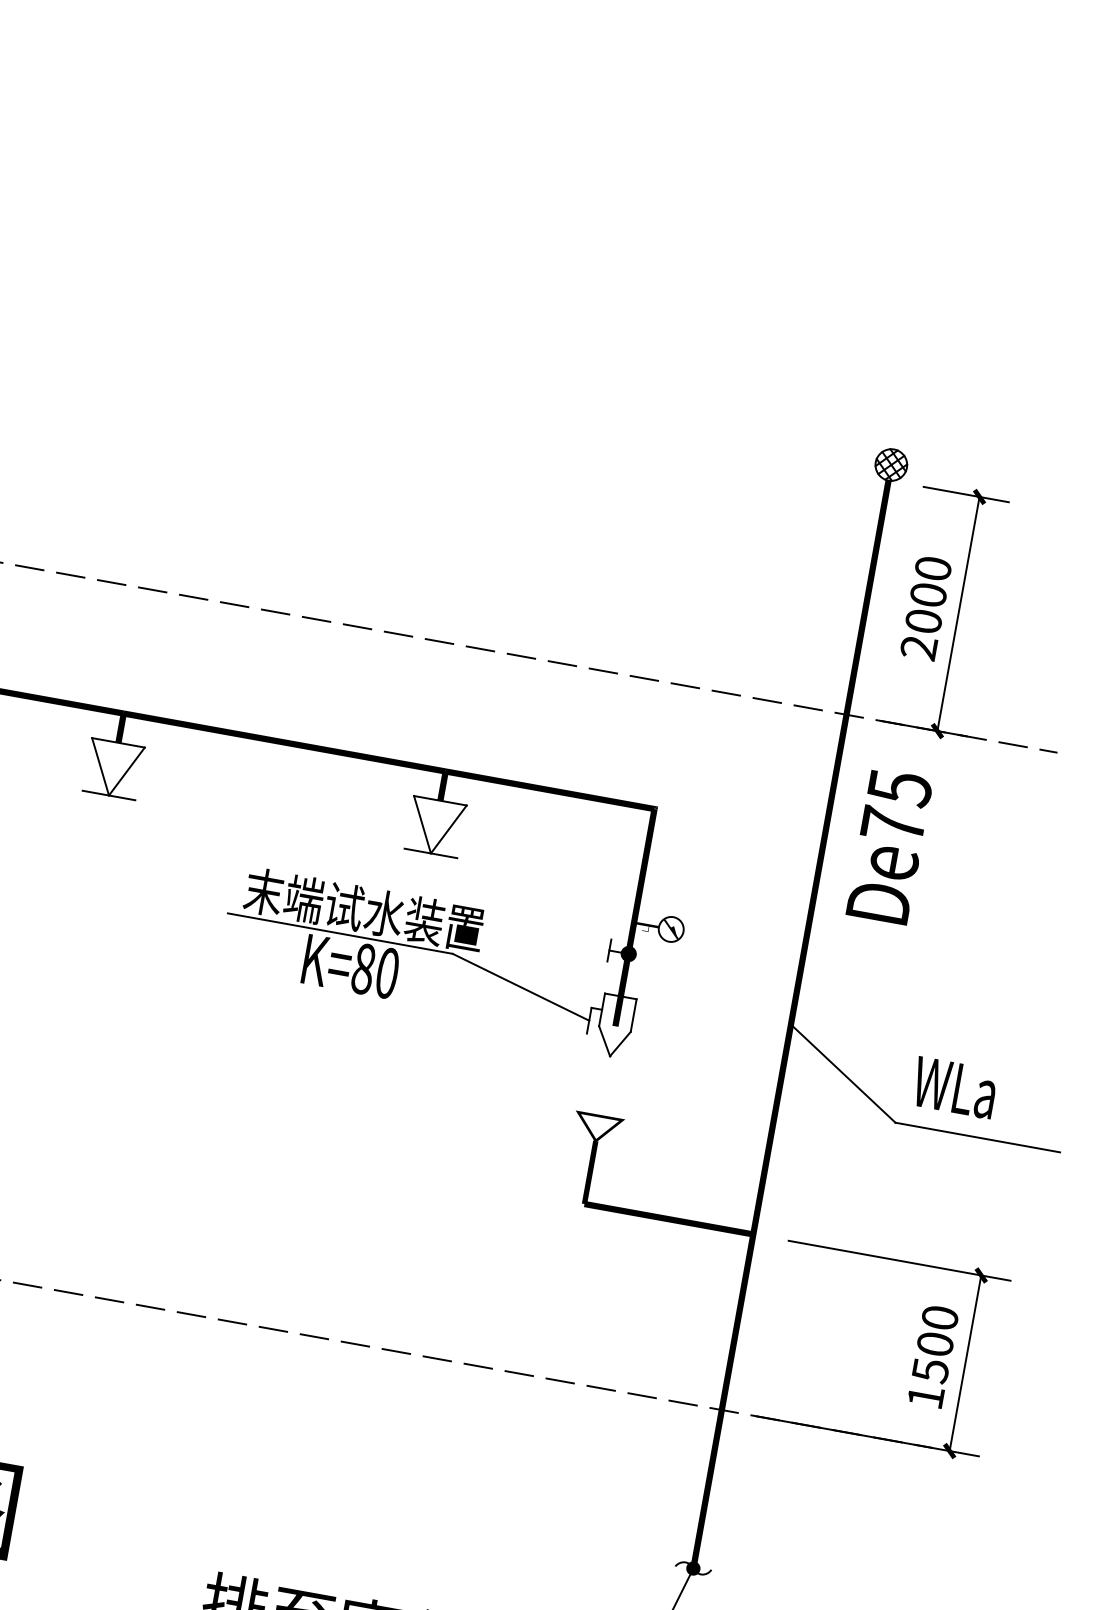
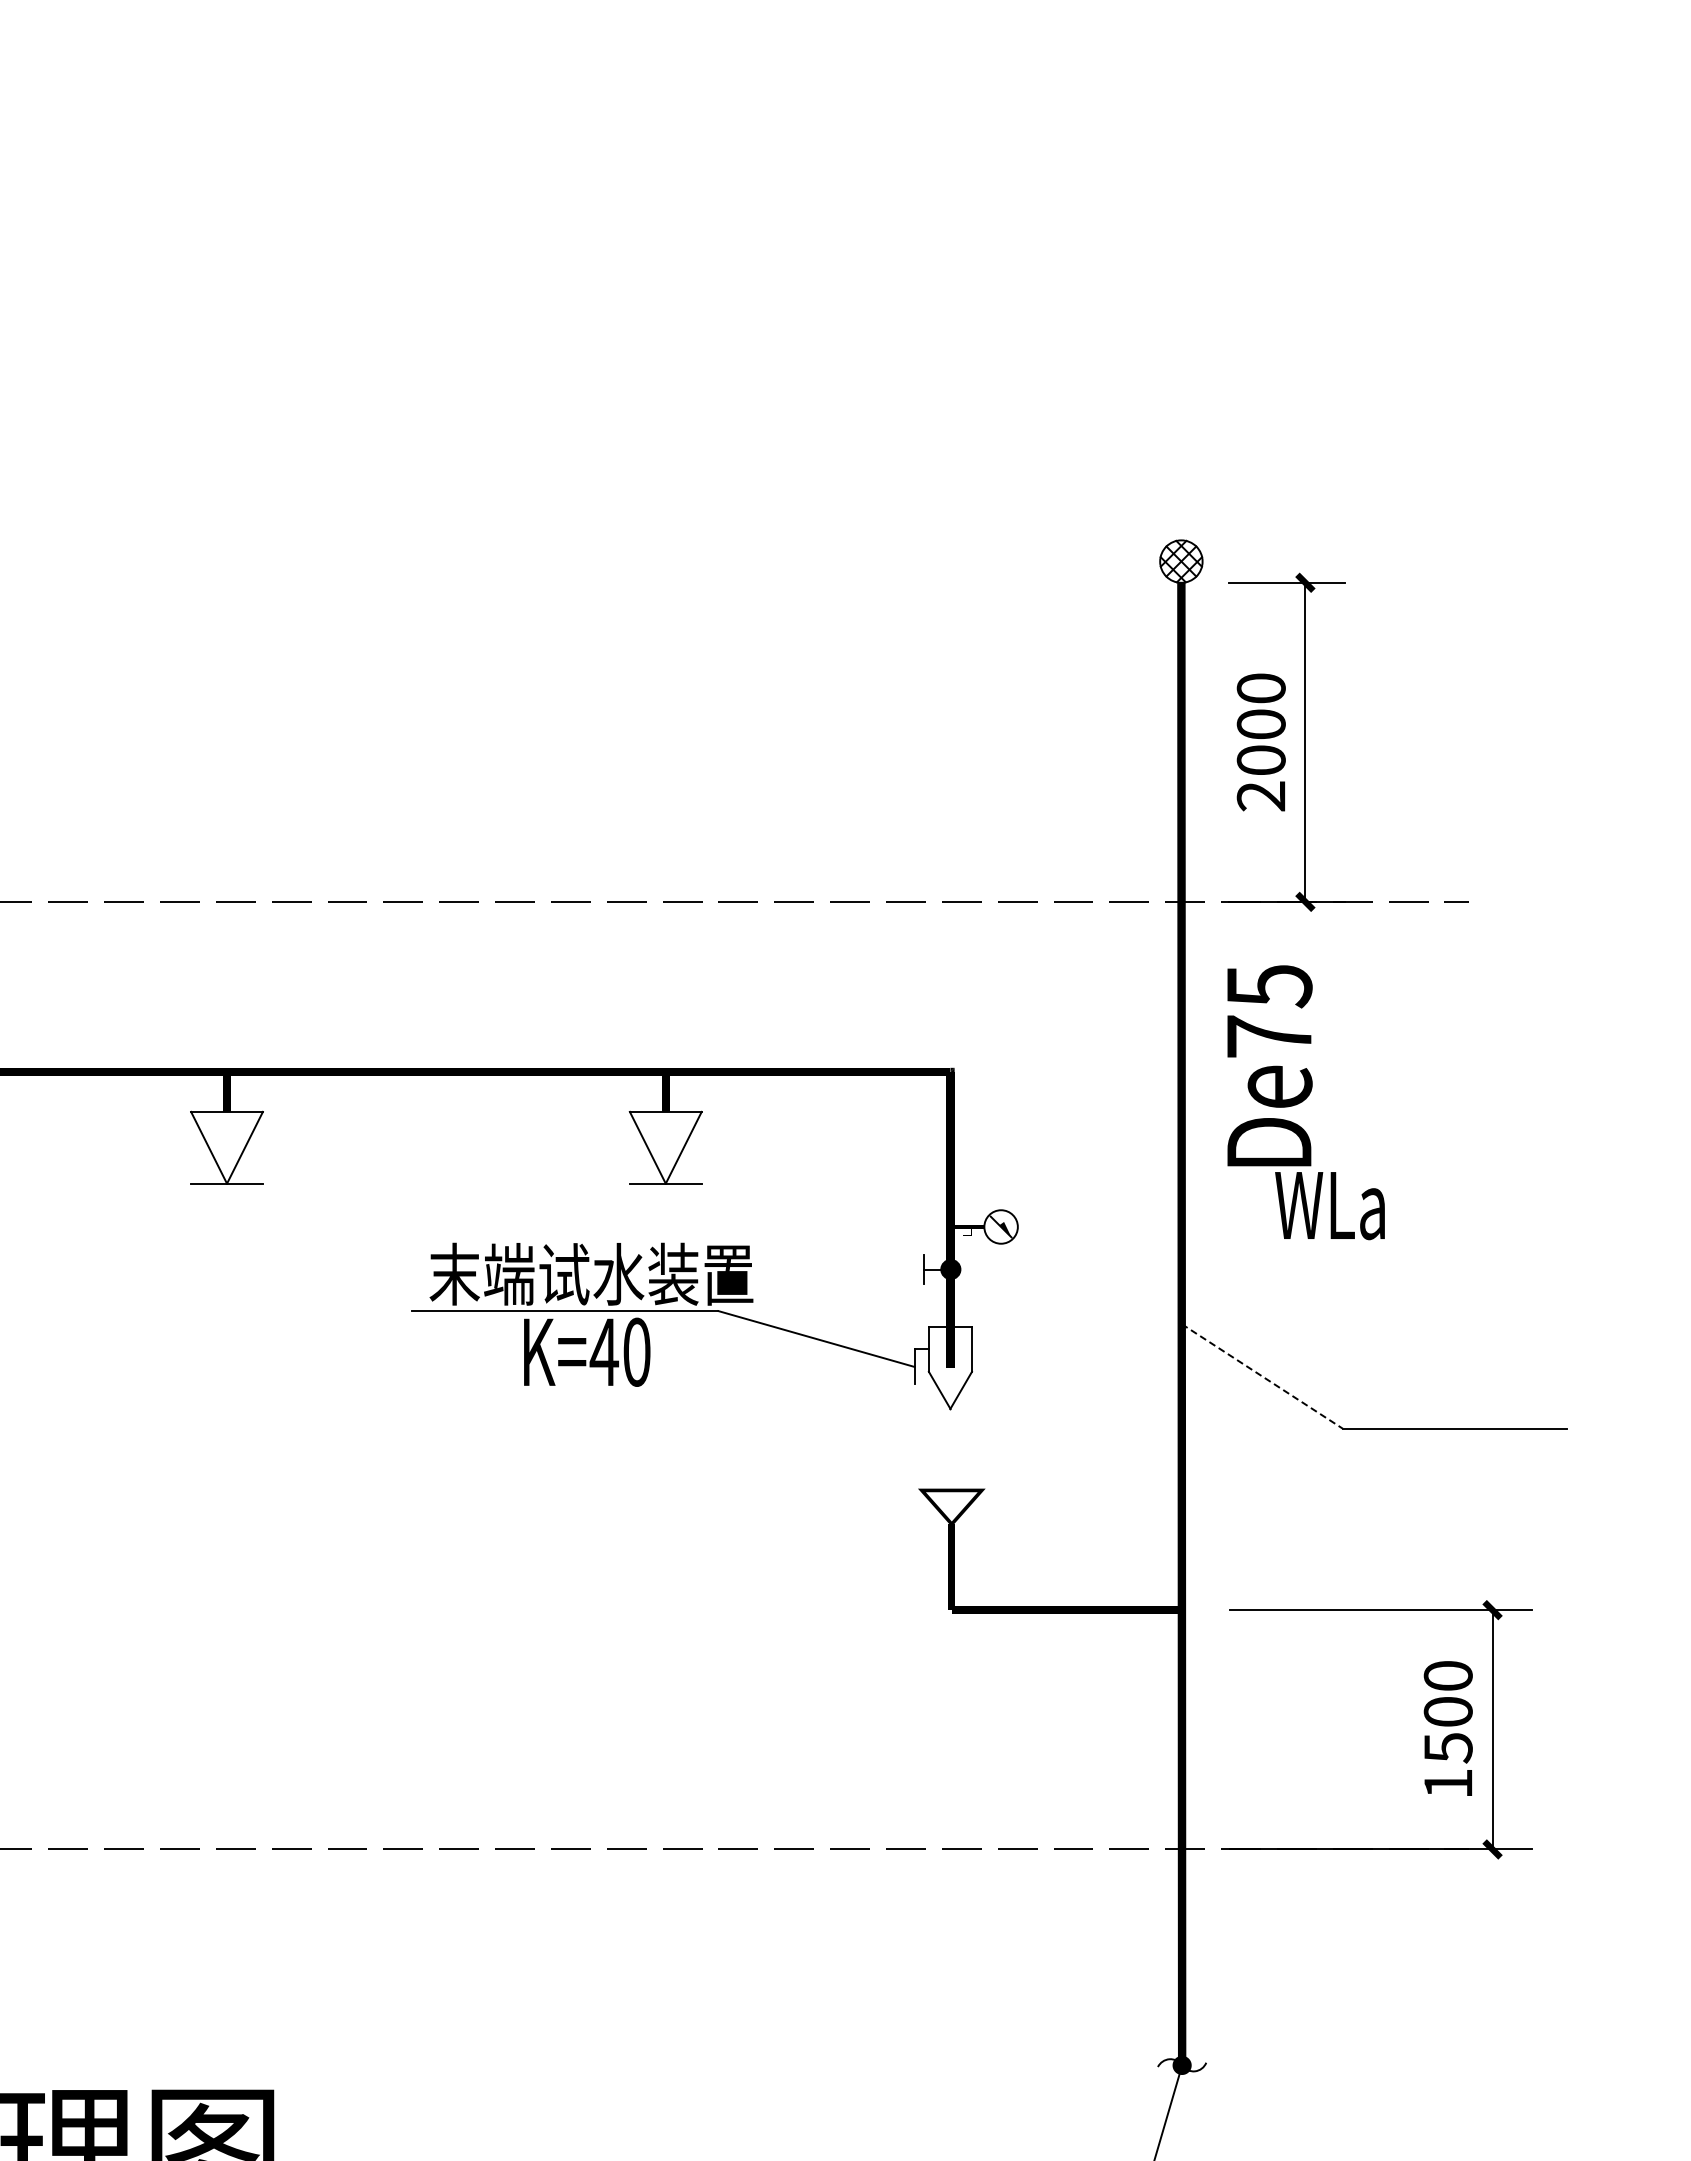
text: (363, 968) -> (603, 1351), K=80 -> K=40
line: (843, 1073) -> (1262, 1376), solid -> dashed
text: (954, 1088) -> (1329, 1206), moved

